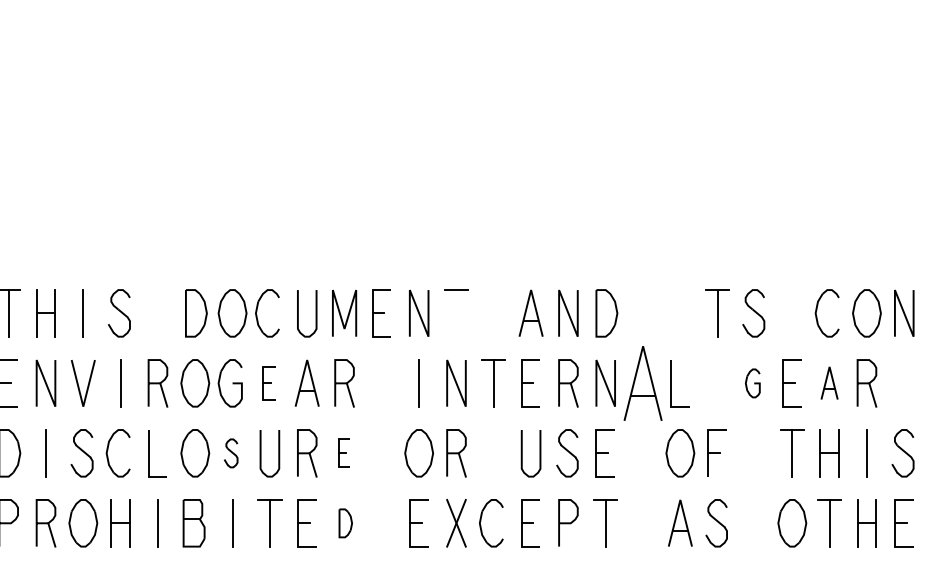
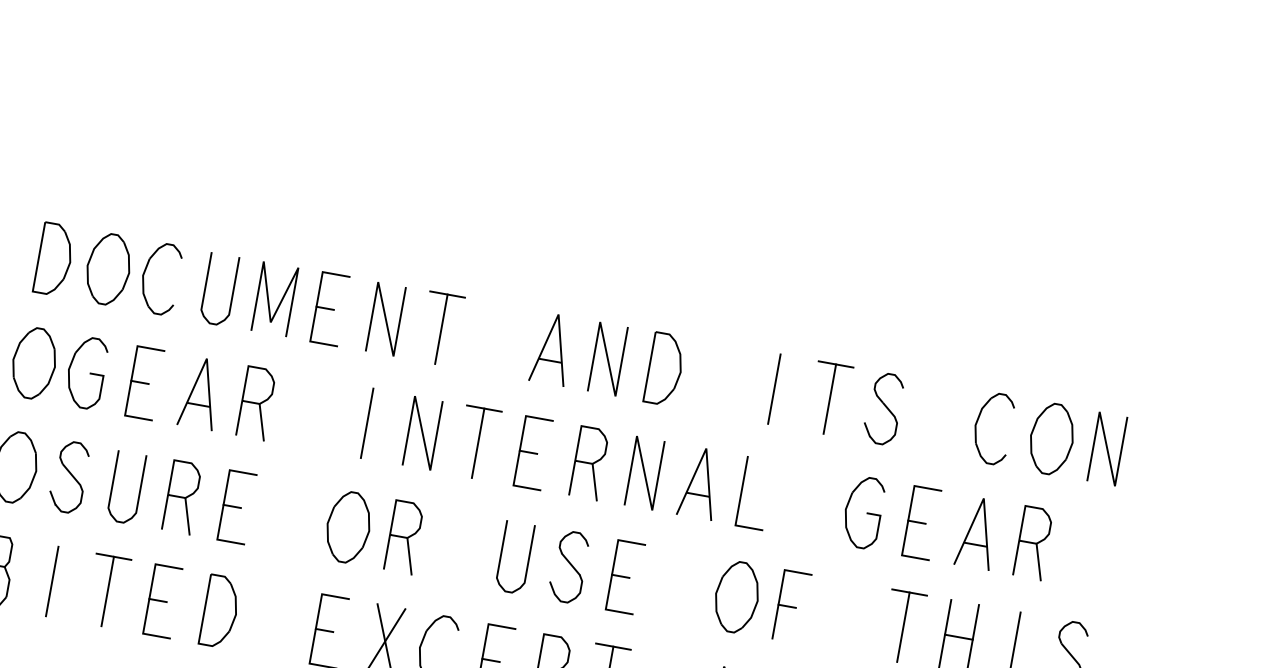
line: (456, 313) -> (441, 329), added
line: (680, 313) -> (774, 389), added
part: (642, 382) -> (699, 481), size x0.62
part: (829, 382) -> (977, 531), size x1.43
part: (269, 383) -> (144, 383), size x1.43
part: (752, 383) -> (862, 512), size x1.67
part: (230, 453) -> (67, 477), size x1.67
part: (343, 453) -> (235, 507), size x1.67
part: (345, 523) -> (220, 612), size x1.67

